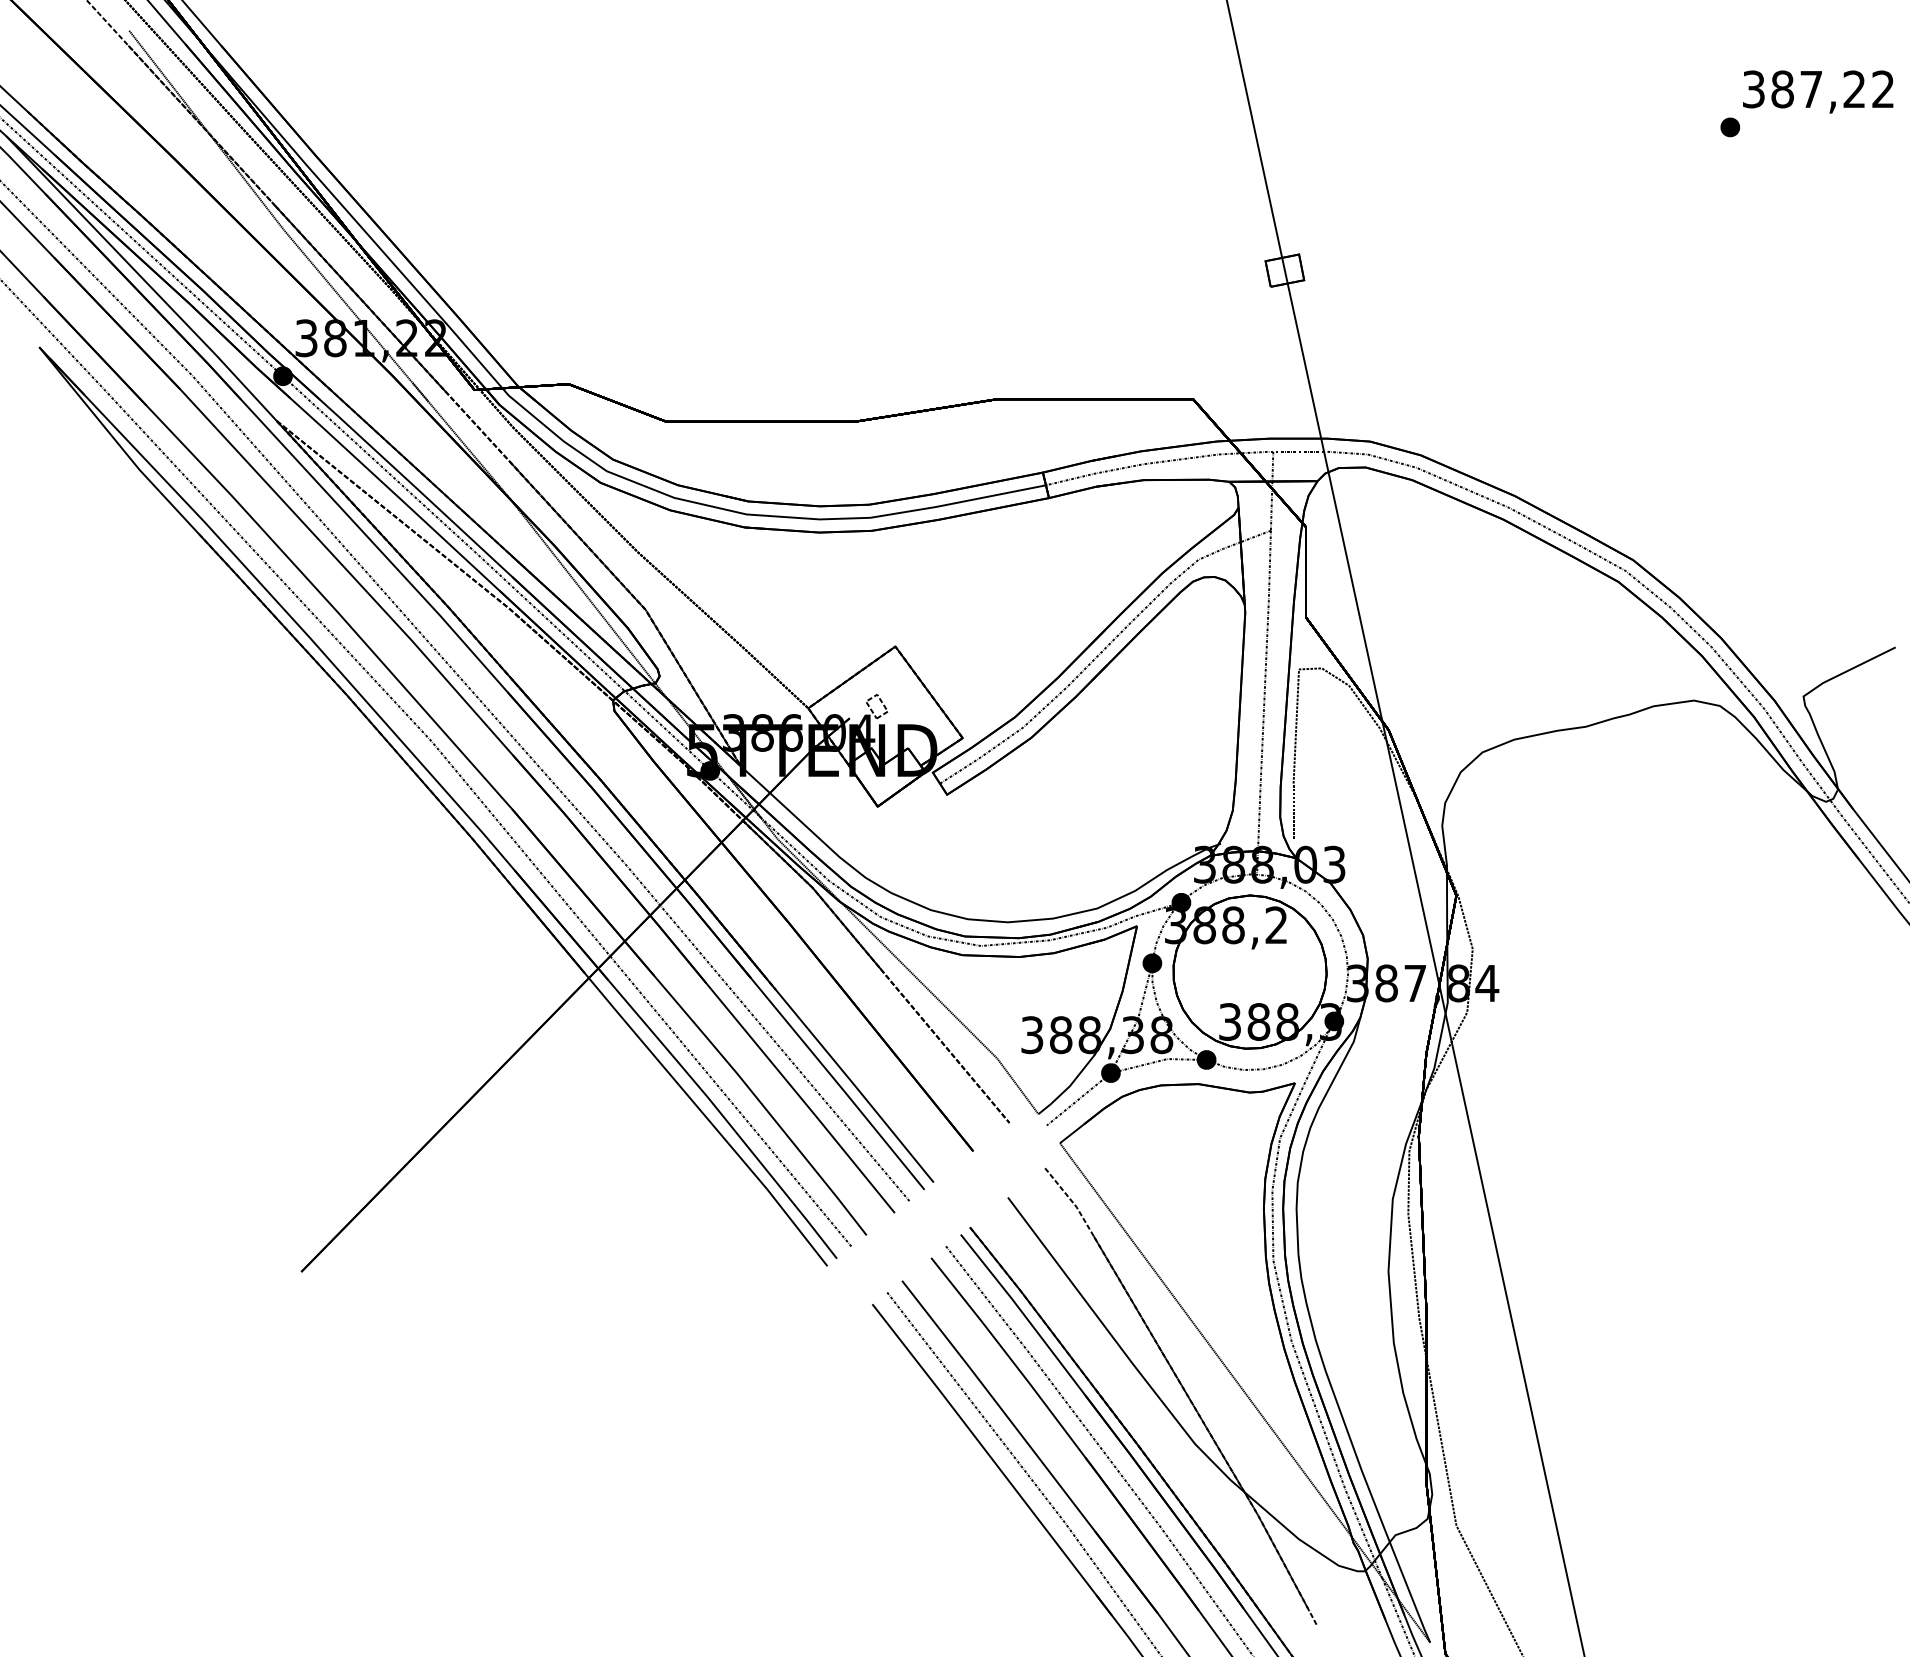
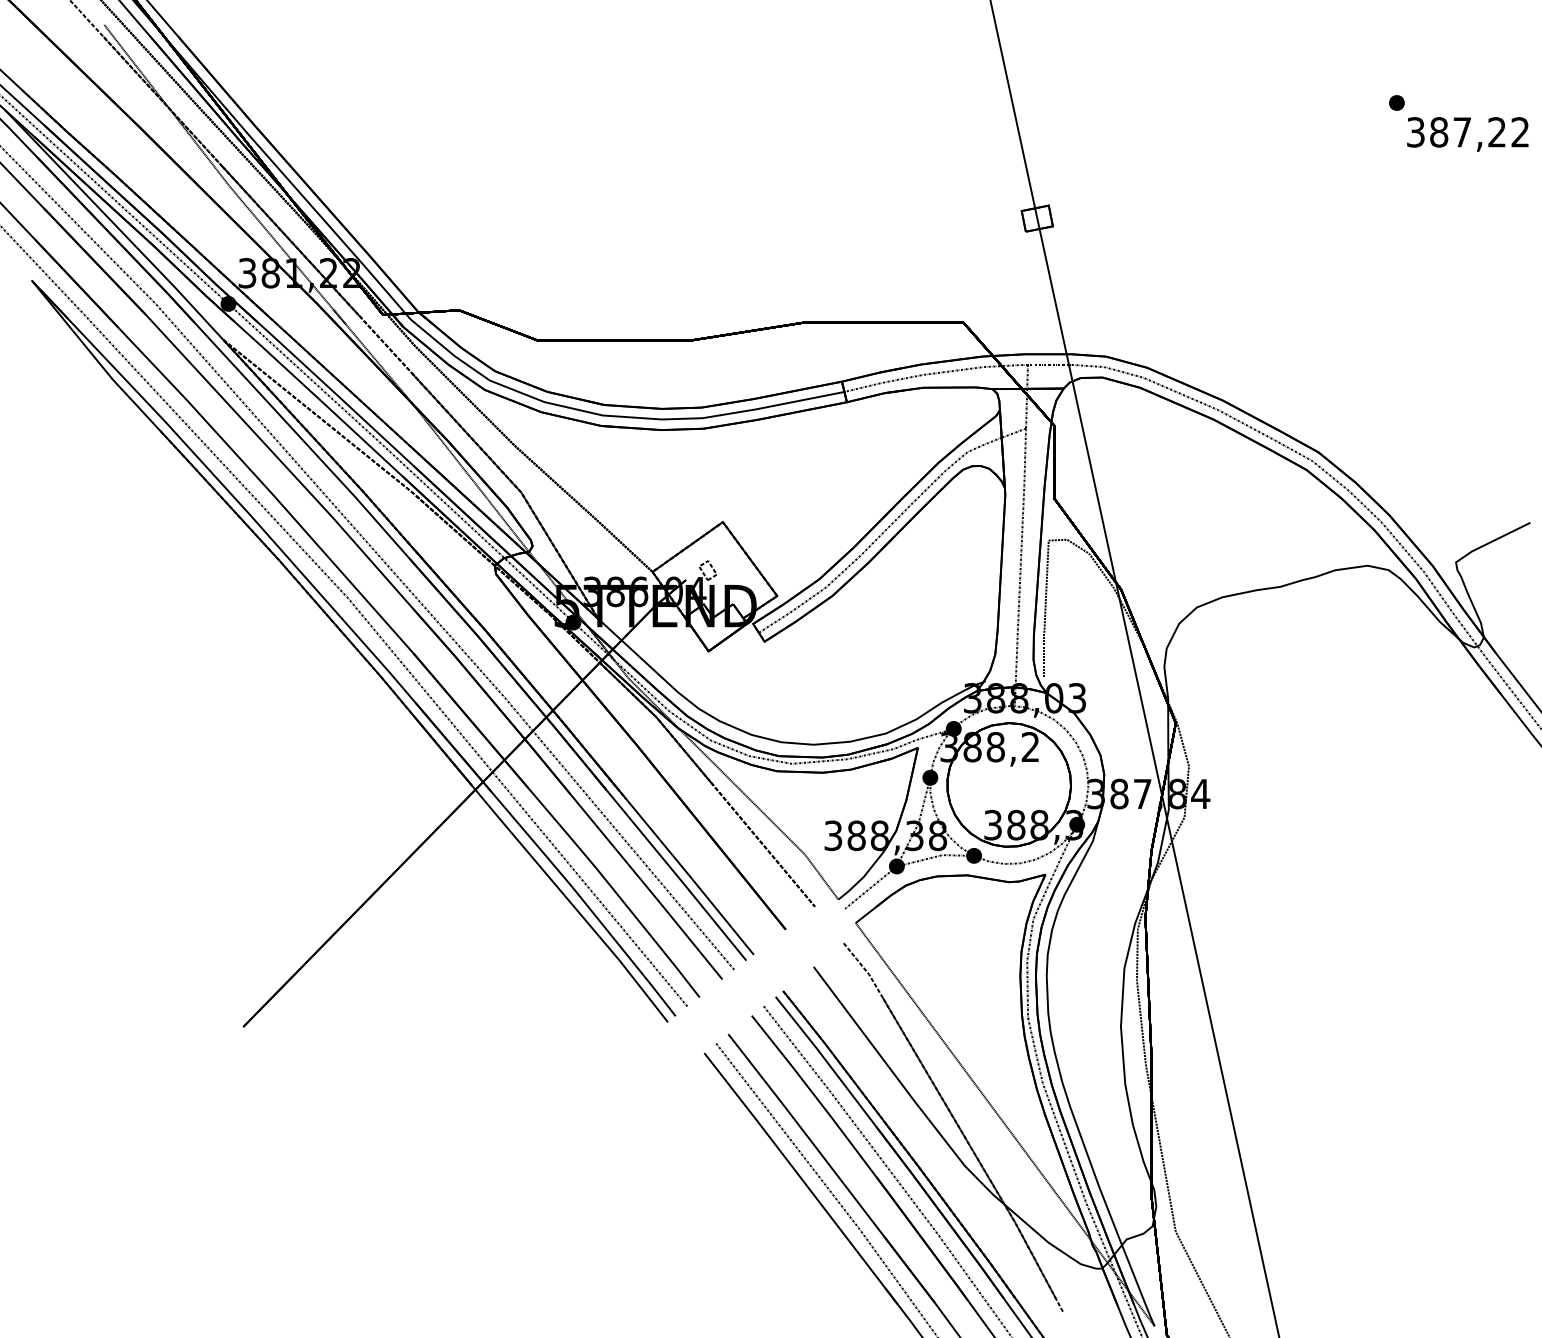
text: (1817, 92) -> (1467, 134), moved

